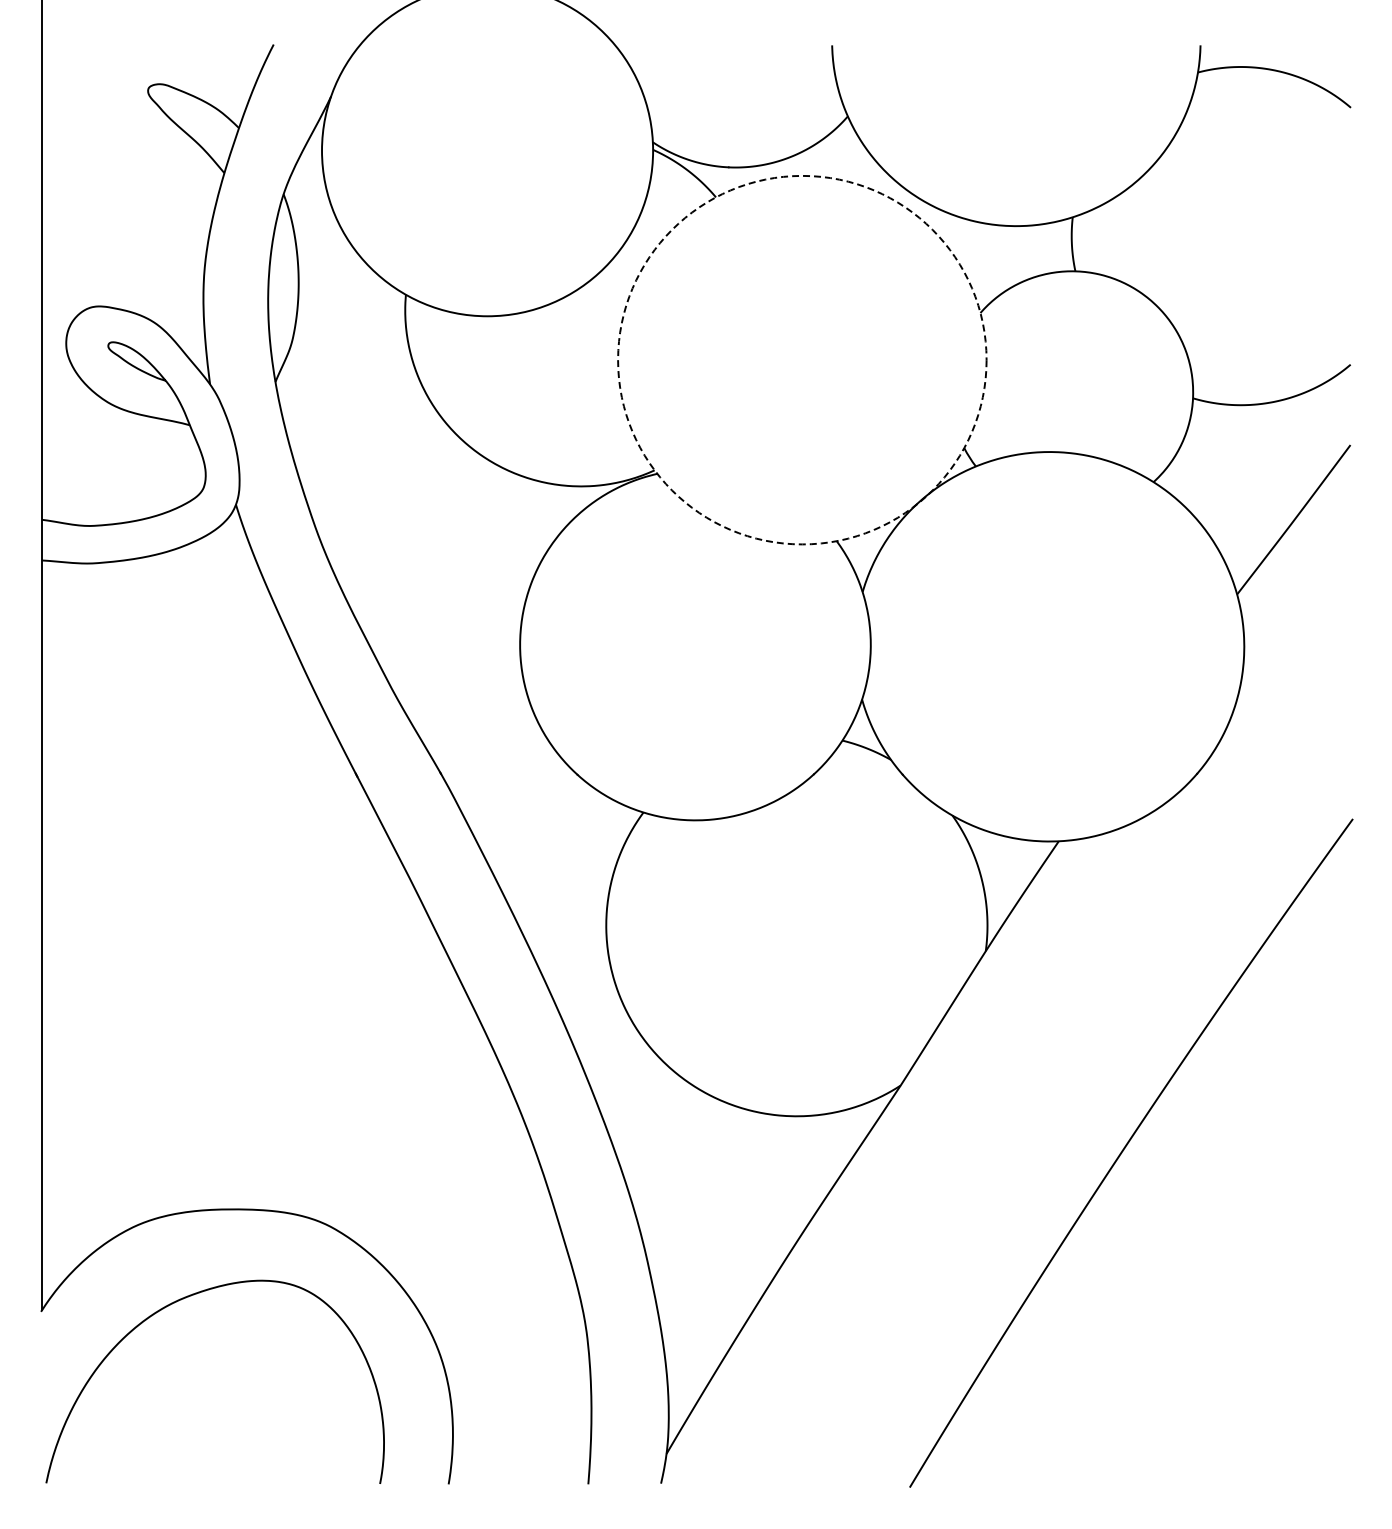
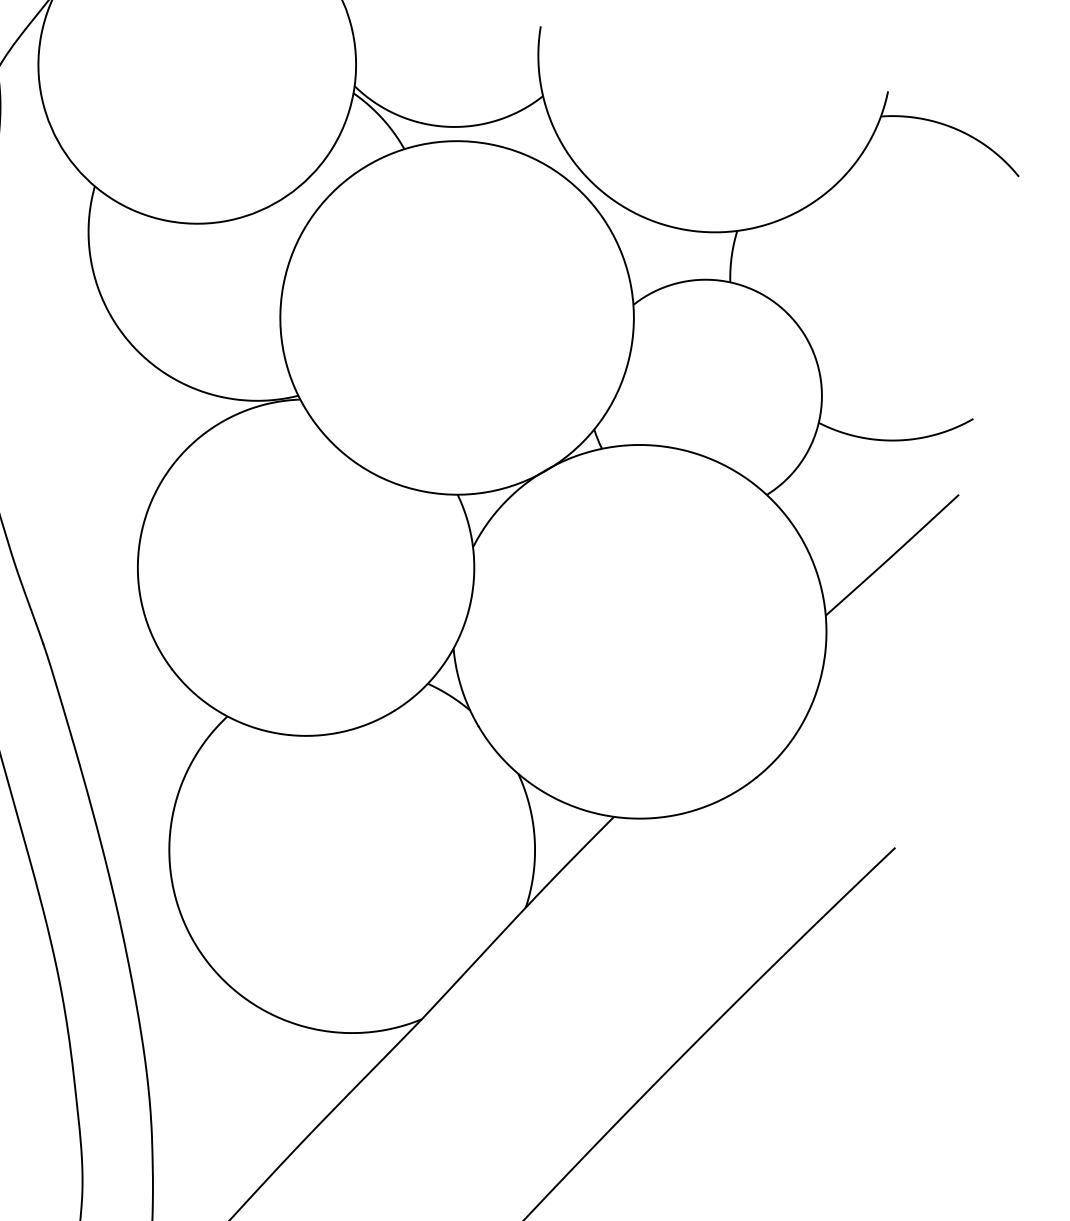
circle: (802, 359) -> (457, 317), dashed -> solid

